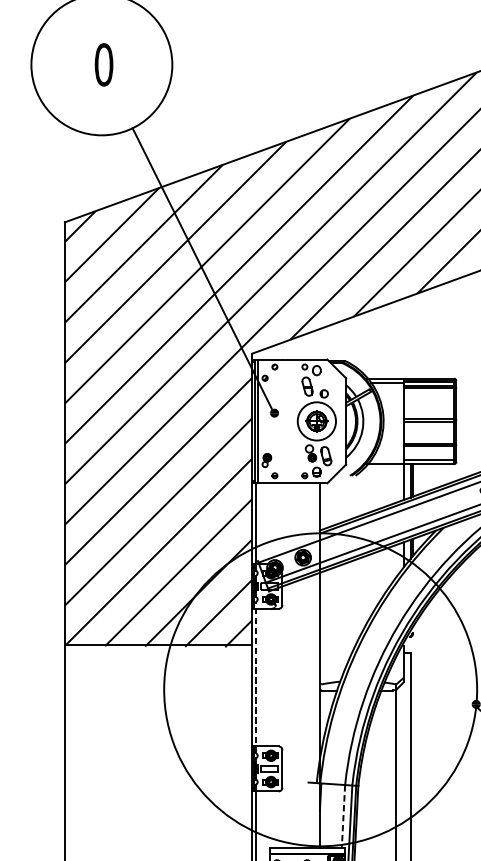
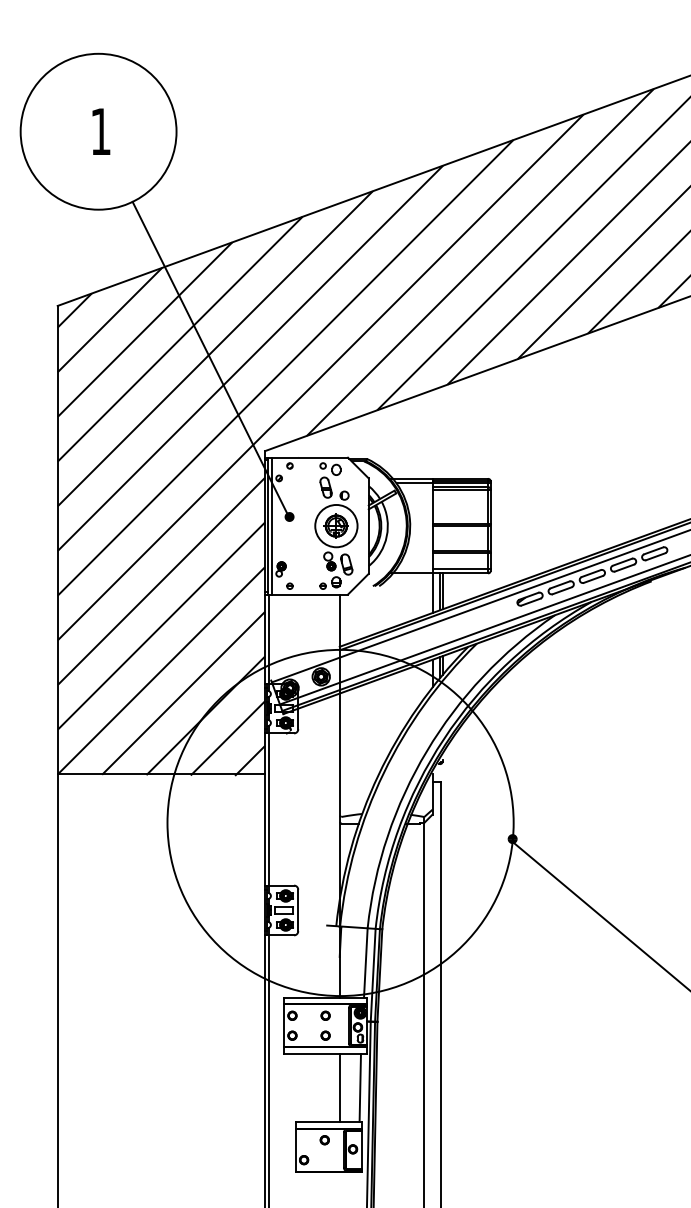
text: (103, 64) -> (100, 131), 0 -> 1
line: (256, 677) -> (269, 809), dashed -> solid
line: (343, 816) -> (365, 963), dashed -> solid

